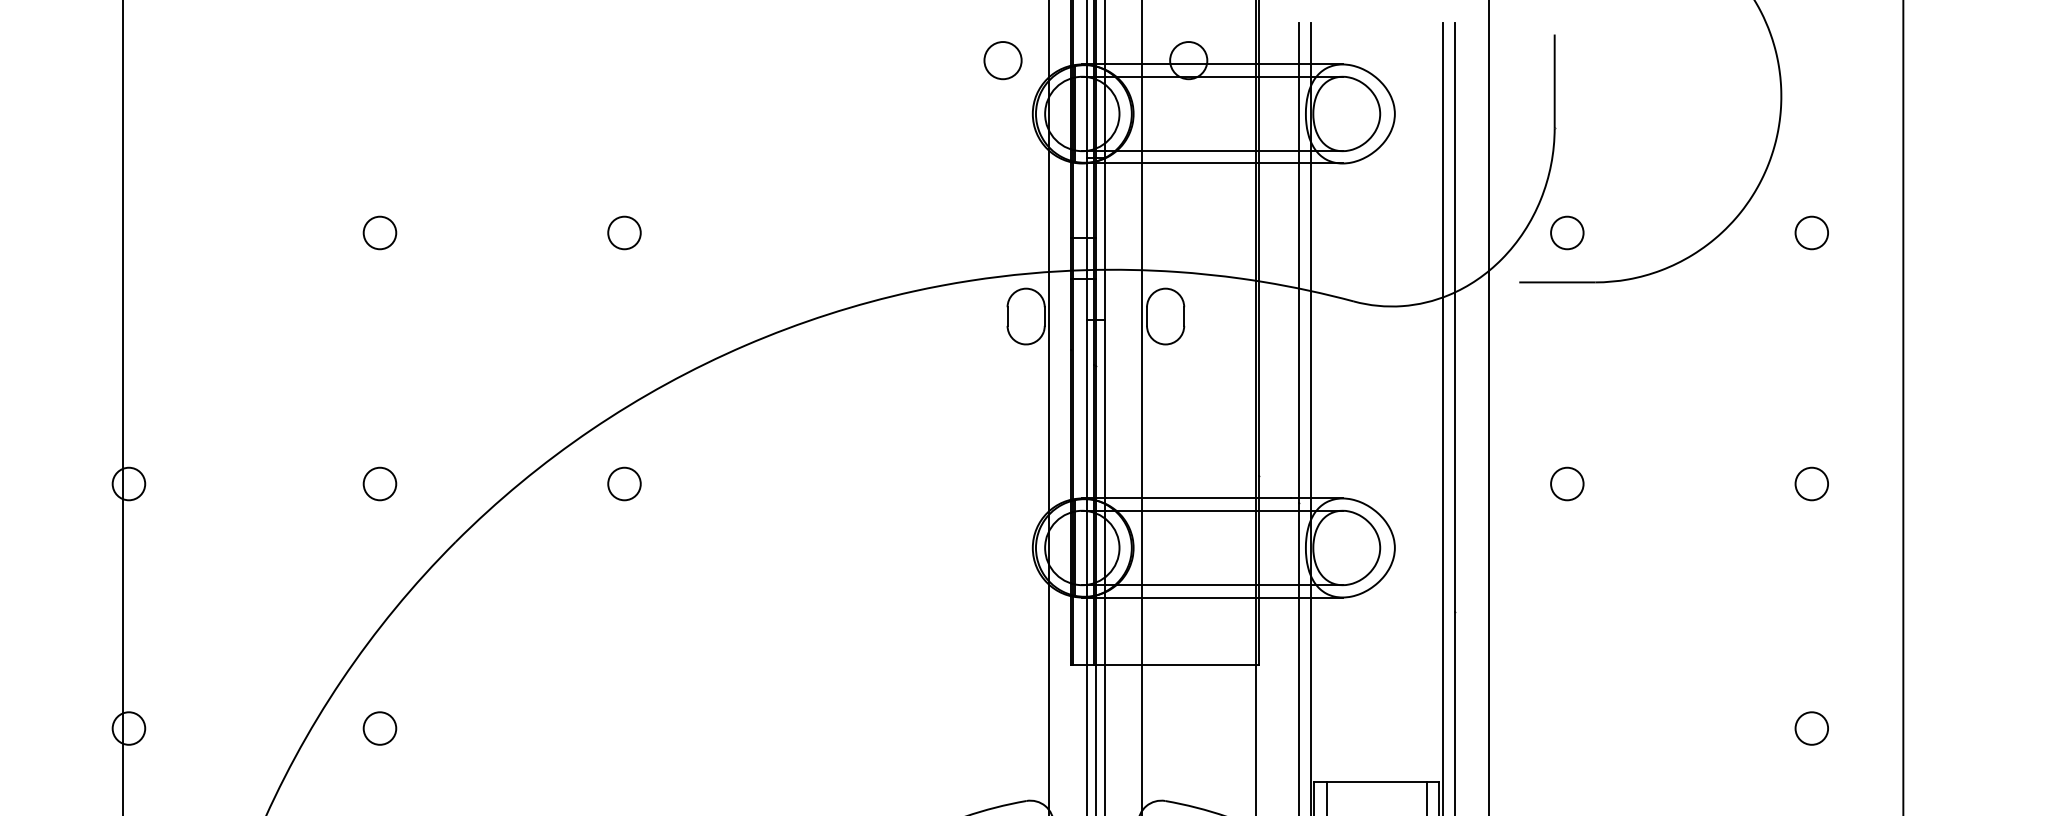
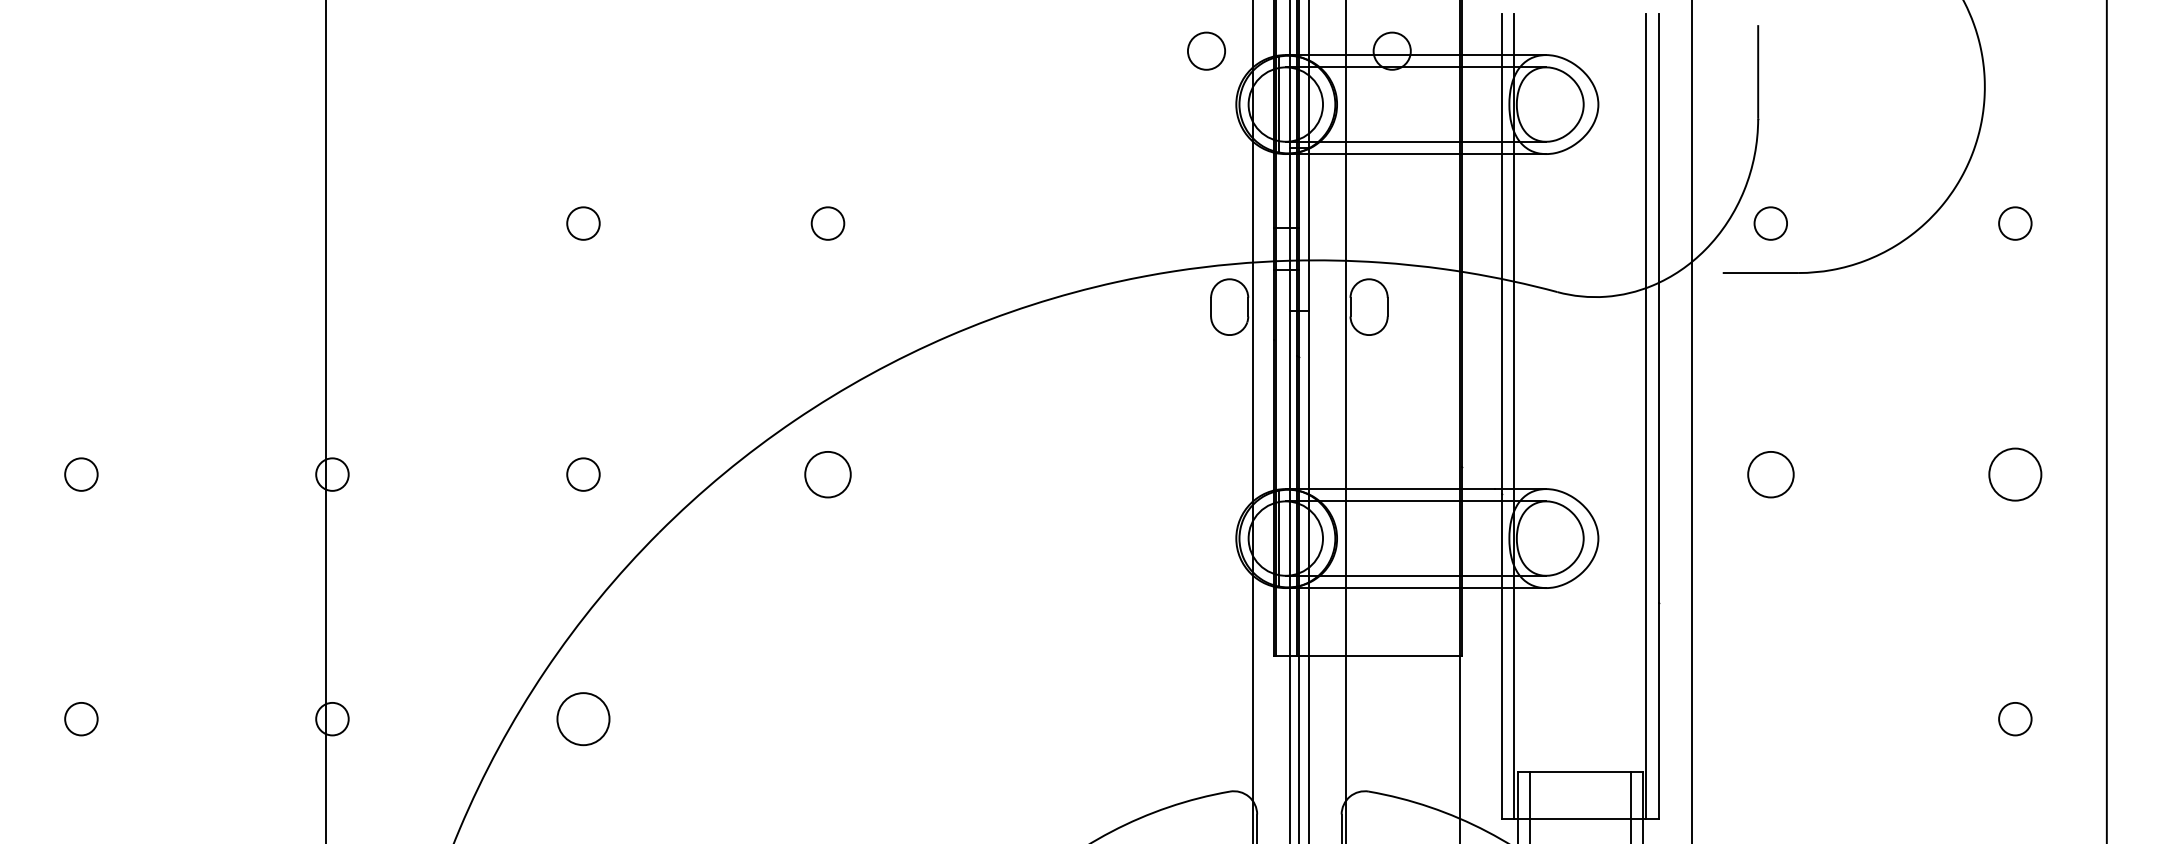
circle: (624, 483) -> (827, 474), size x1.4
circle: (1567, 483) -> (1770, 474), size x1.4
circle: (1812, 483) -> (2015, 474), size x1.6
circle: (380, 727) -> (583, 718), size x1.6

